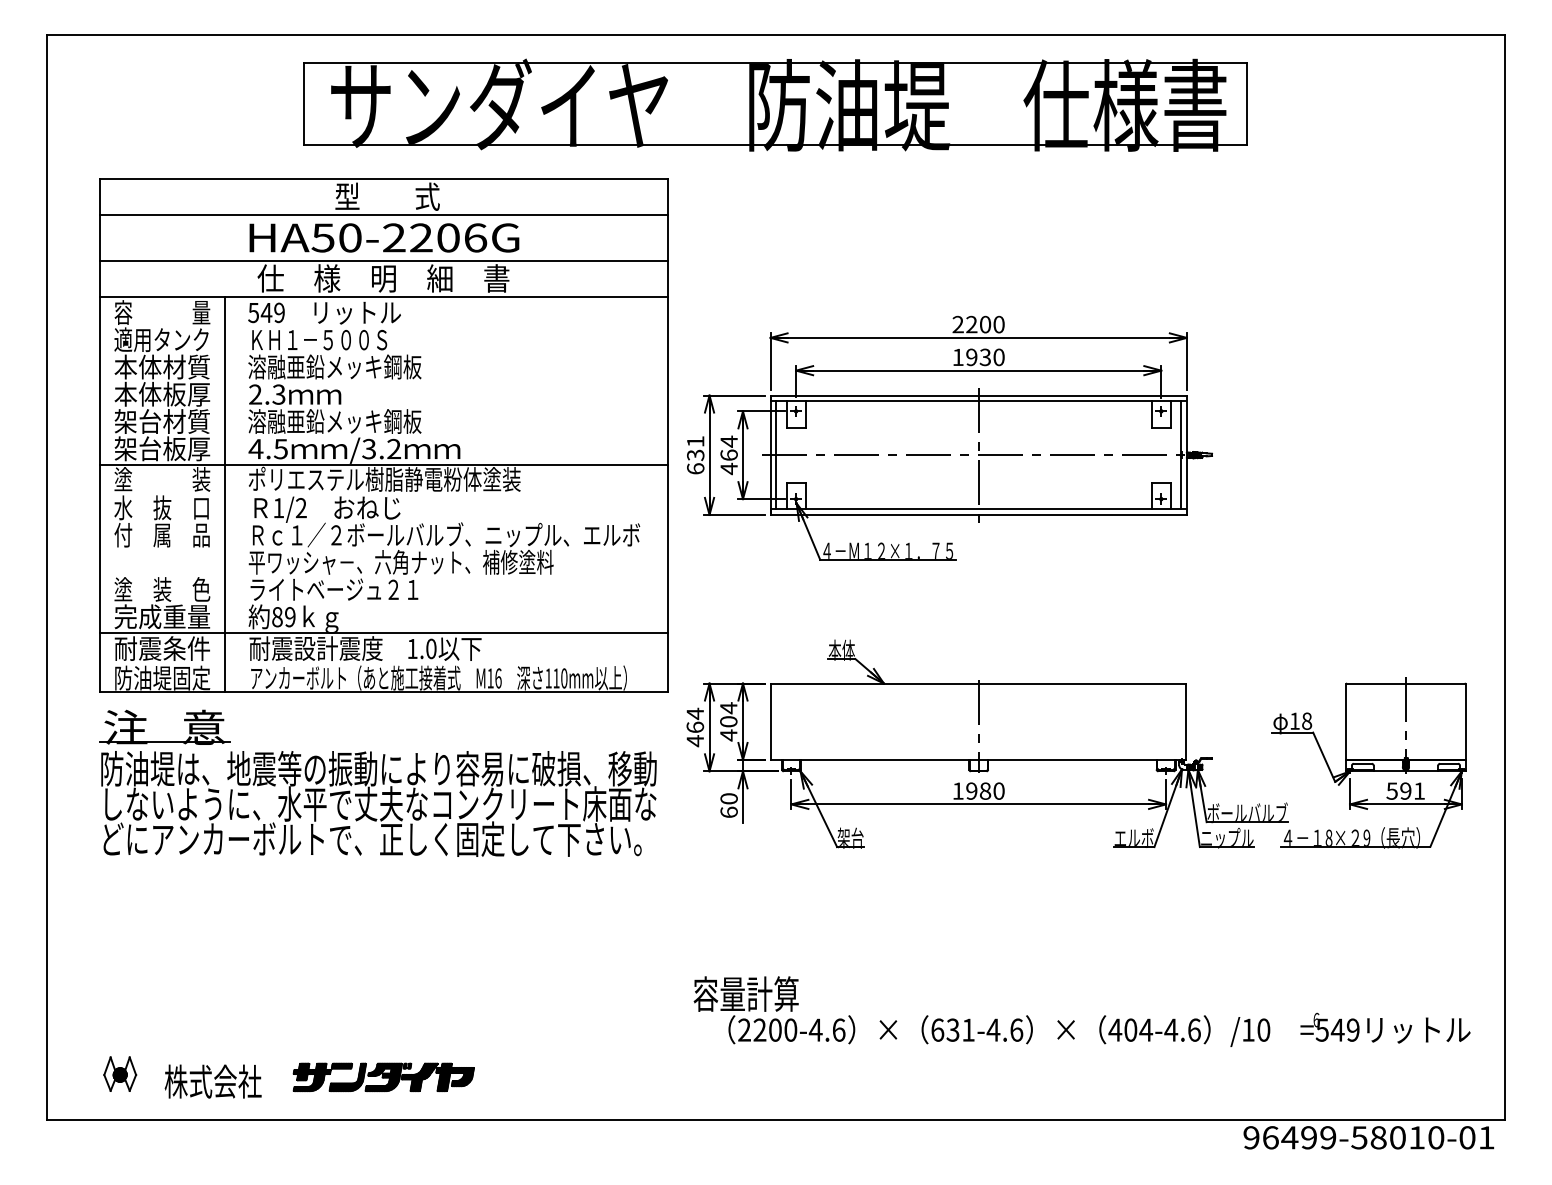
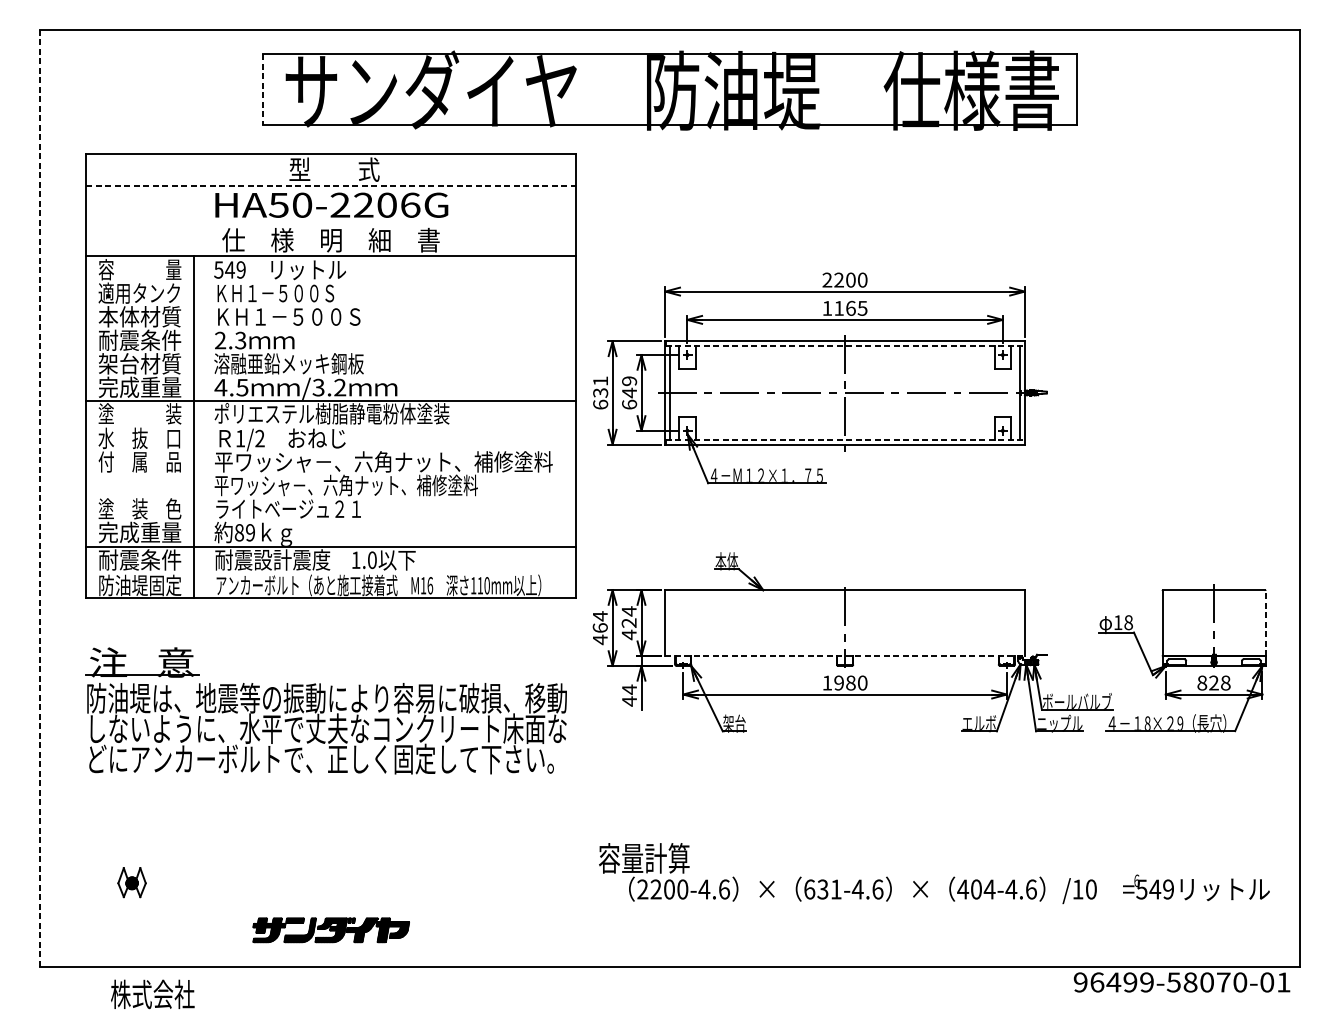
line: (304, 103) -> (262, 89), solid -> dashed
line: (383, 215) -> (330, 185), solid -> dashed
line: (383, 260) -> (330, 224), removed
text: (985, 357) -> (850, 308), 1930 -> 1165
text: (334, 366) -> (288, 316), 溶融亜鉛メッキ鋼板 -> ＫＨ１－５００Ｓ
text: (162, 393) -> (140, 339), 本体板厚 -> 耐震条件
line: (978, 401) -> (844, 346), solid -> dashed
text: (162, 448) -> (140, 387), 架台板厚 -> 完成重量
text: (728, 455) -> (628, 393), 464 -> 649
line: (978, 509) -> (844, 439), solid -> dashed
text: (444, 534) -> (383, 461), Ｒｃ１／２ボールバルブ、ニップル、エルボ -> 平ワッシャ－、六角ナット、補修塗料
line: (46, 577) -> (39, 498), solid -> dashed
text: (728, 721) -> (628, 622), 404 -> 424
line: (1465, 722) -> (1265, 623), solid -> dashed
line: (978, 759) -> (844, 655), solid -> dashed
part: (377, 782) -> (325, 710), moved
text: (1405, 790) -> (1213, 682), 591 -> 828
text: (728, 805) -> (628, 695), 60 -> 44
part: (120, 1073) -> (132, 882), moved
text: (212, 1081) -> (152, 994), moved
text: (1417, 1137) -> (1224, 982), 96499-58010-01 -> 96499-58070-01

